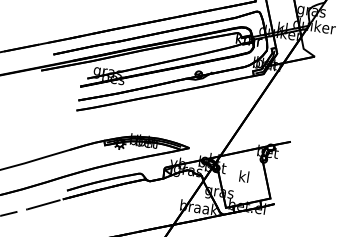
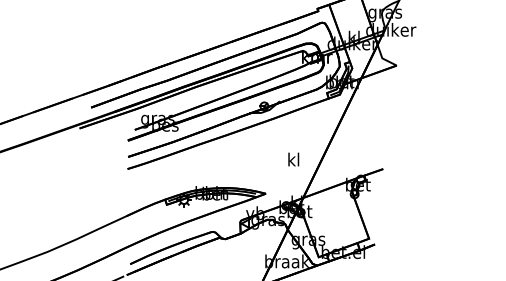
text: (244, 176) -> (293, 159), moved

